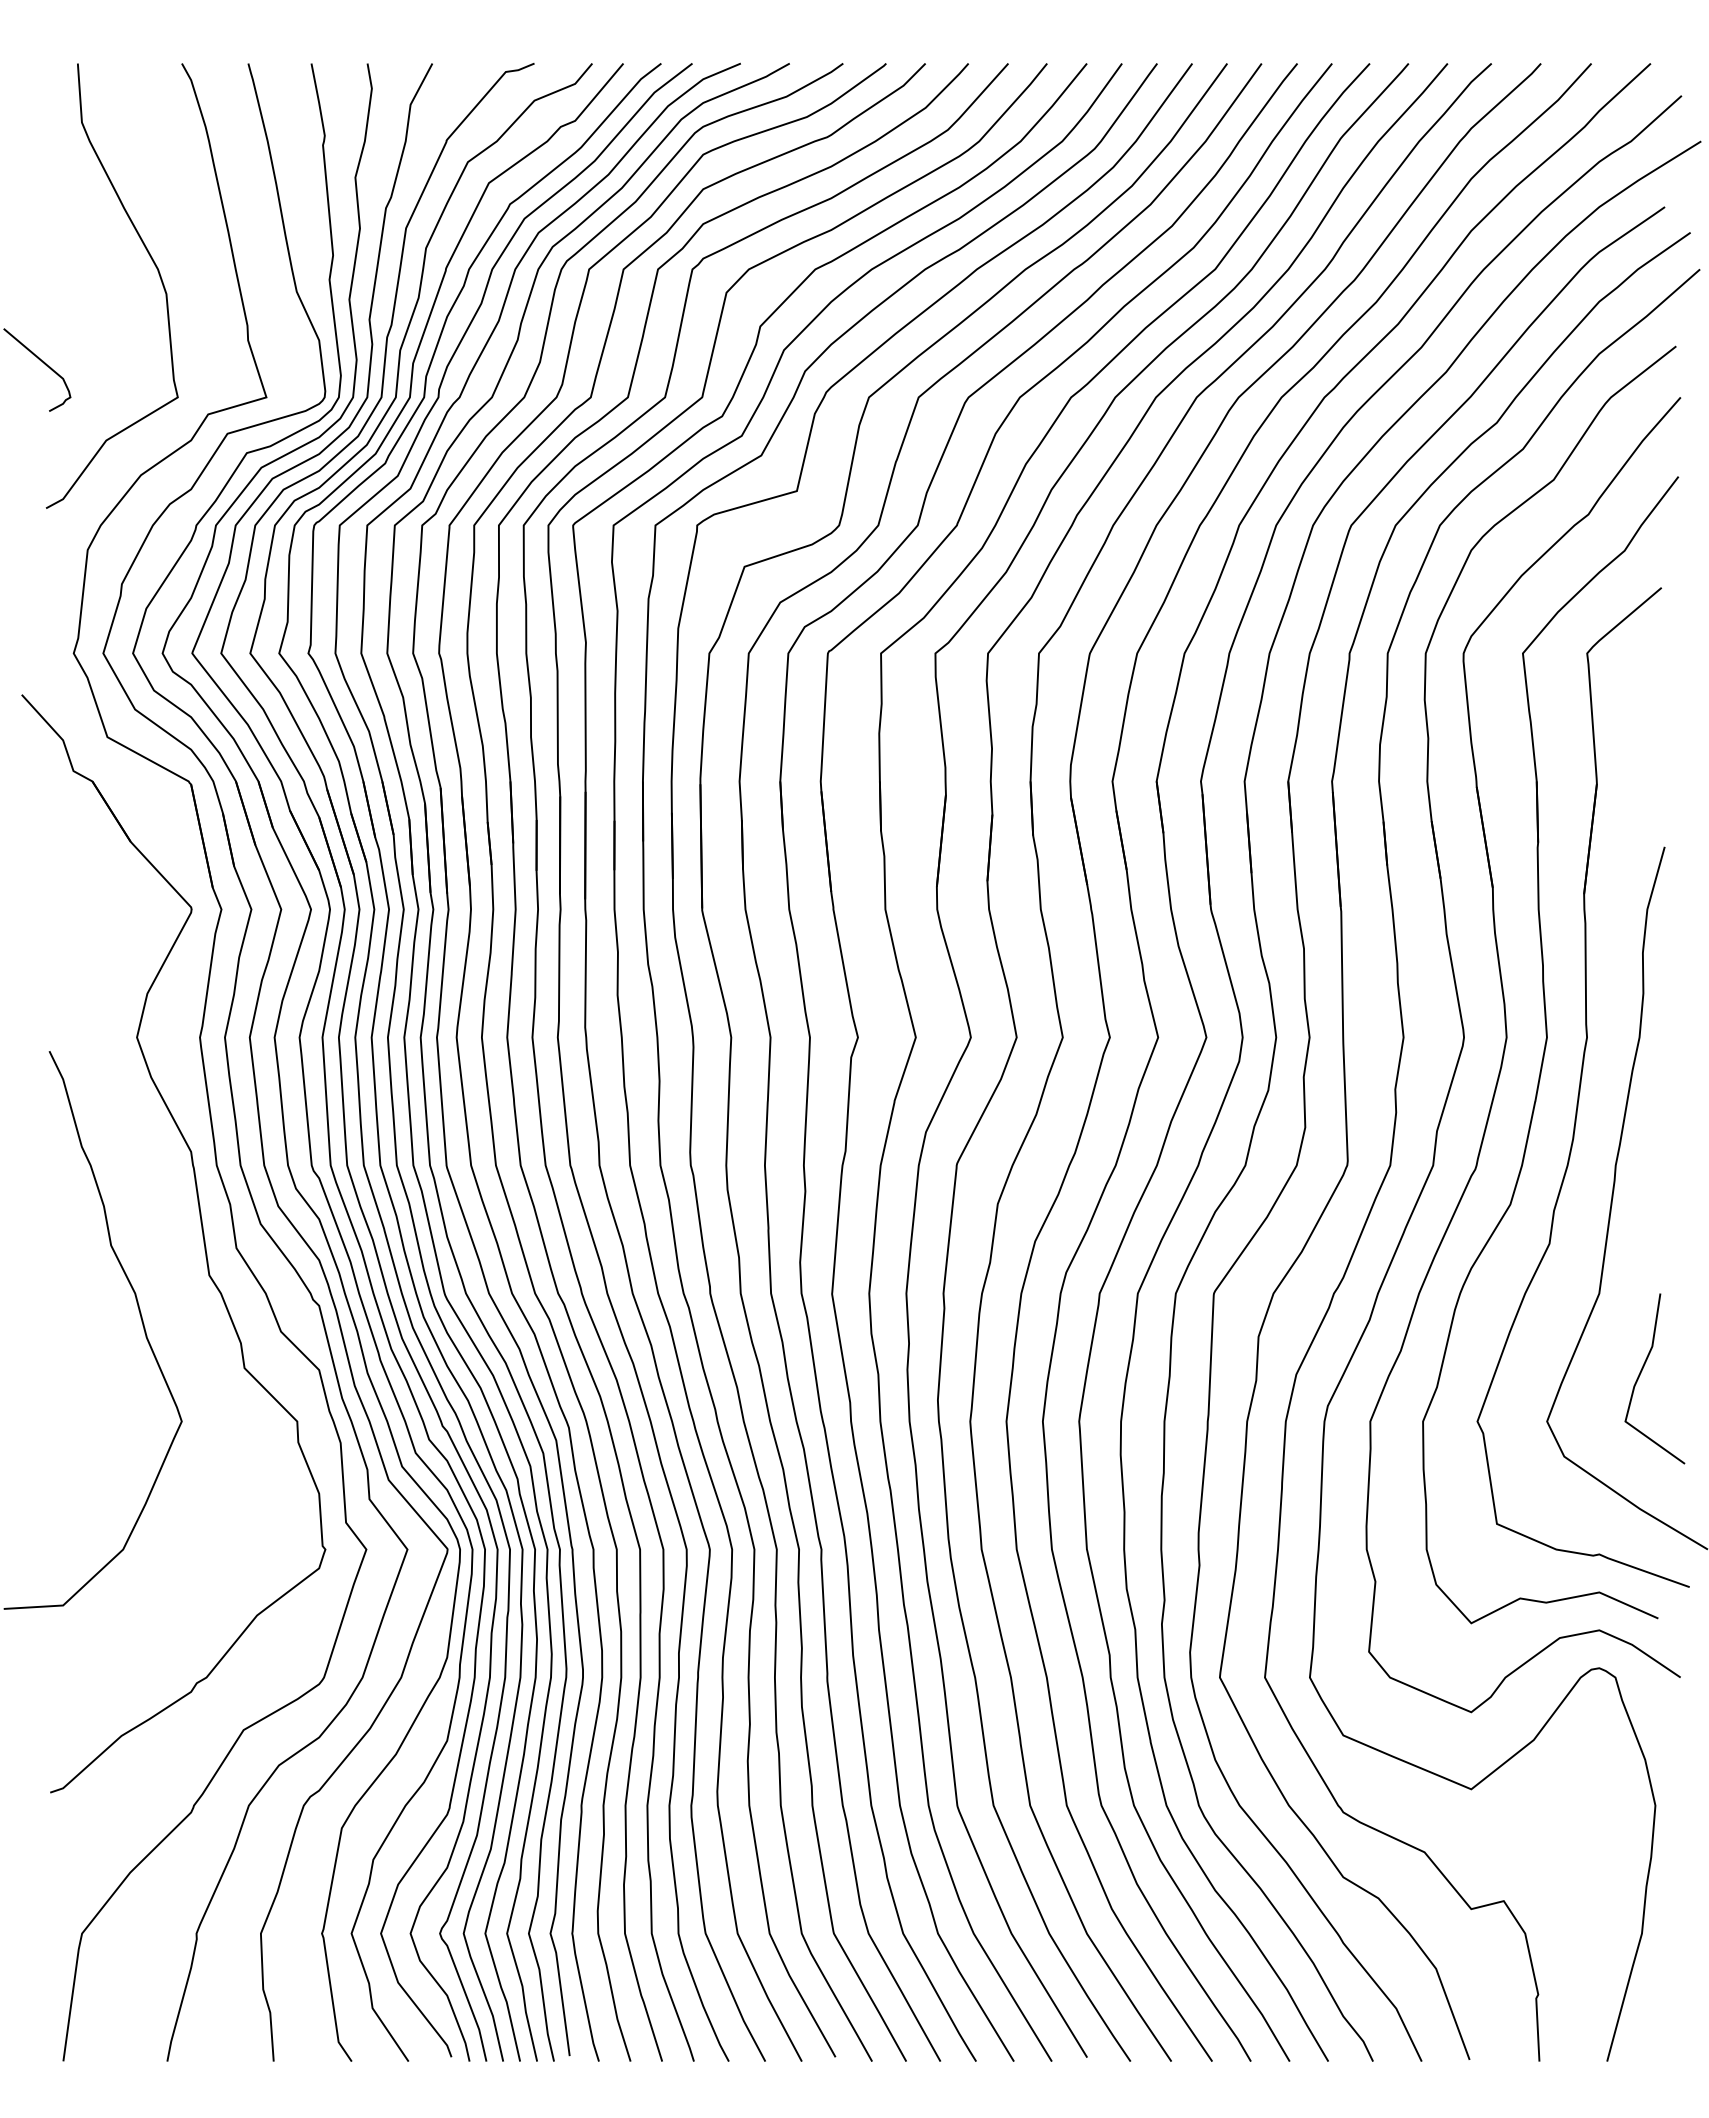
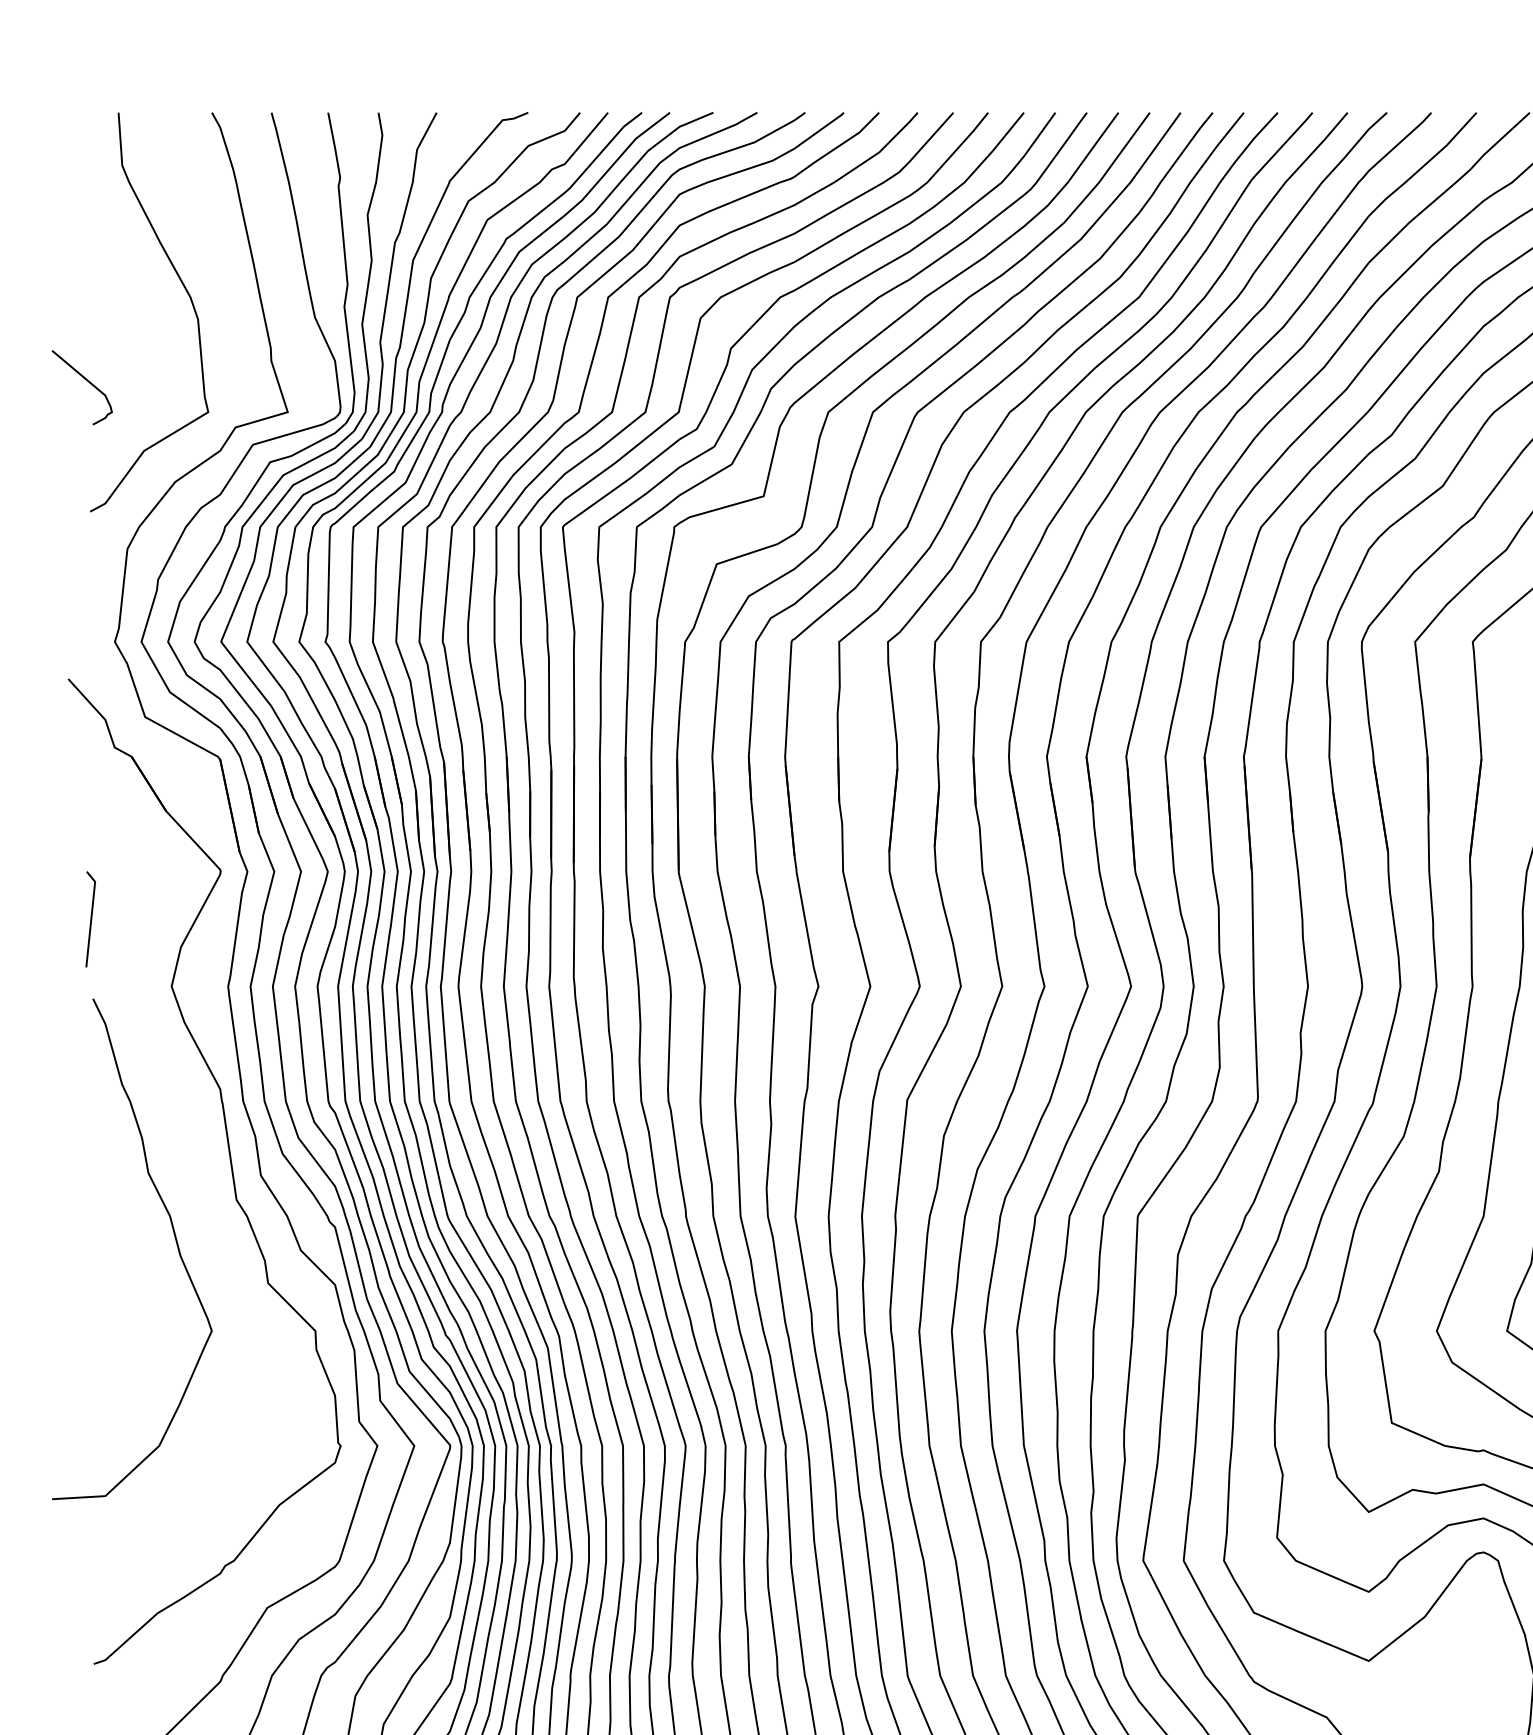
line: (46, 962) -> (90, 919), added

